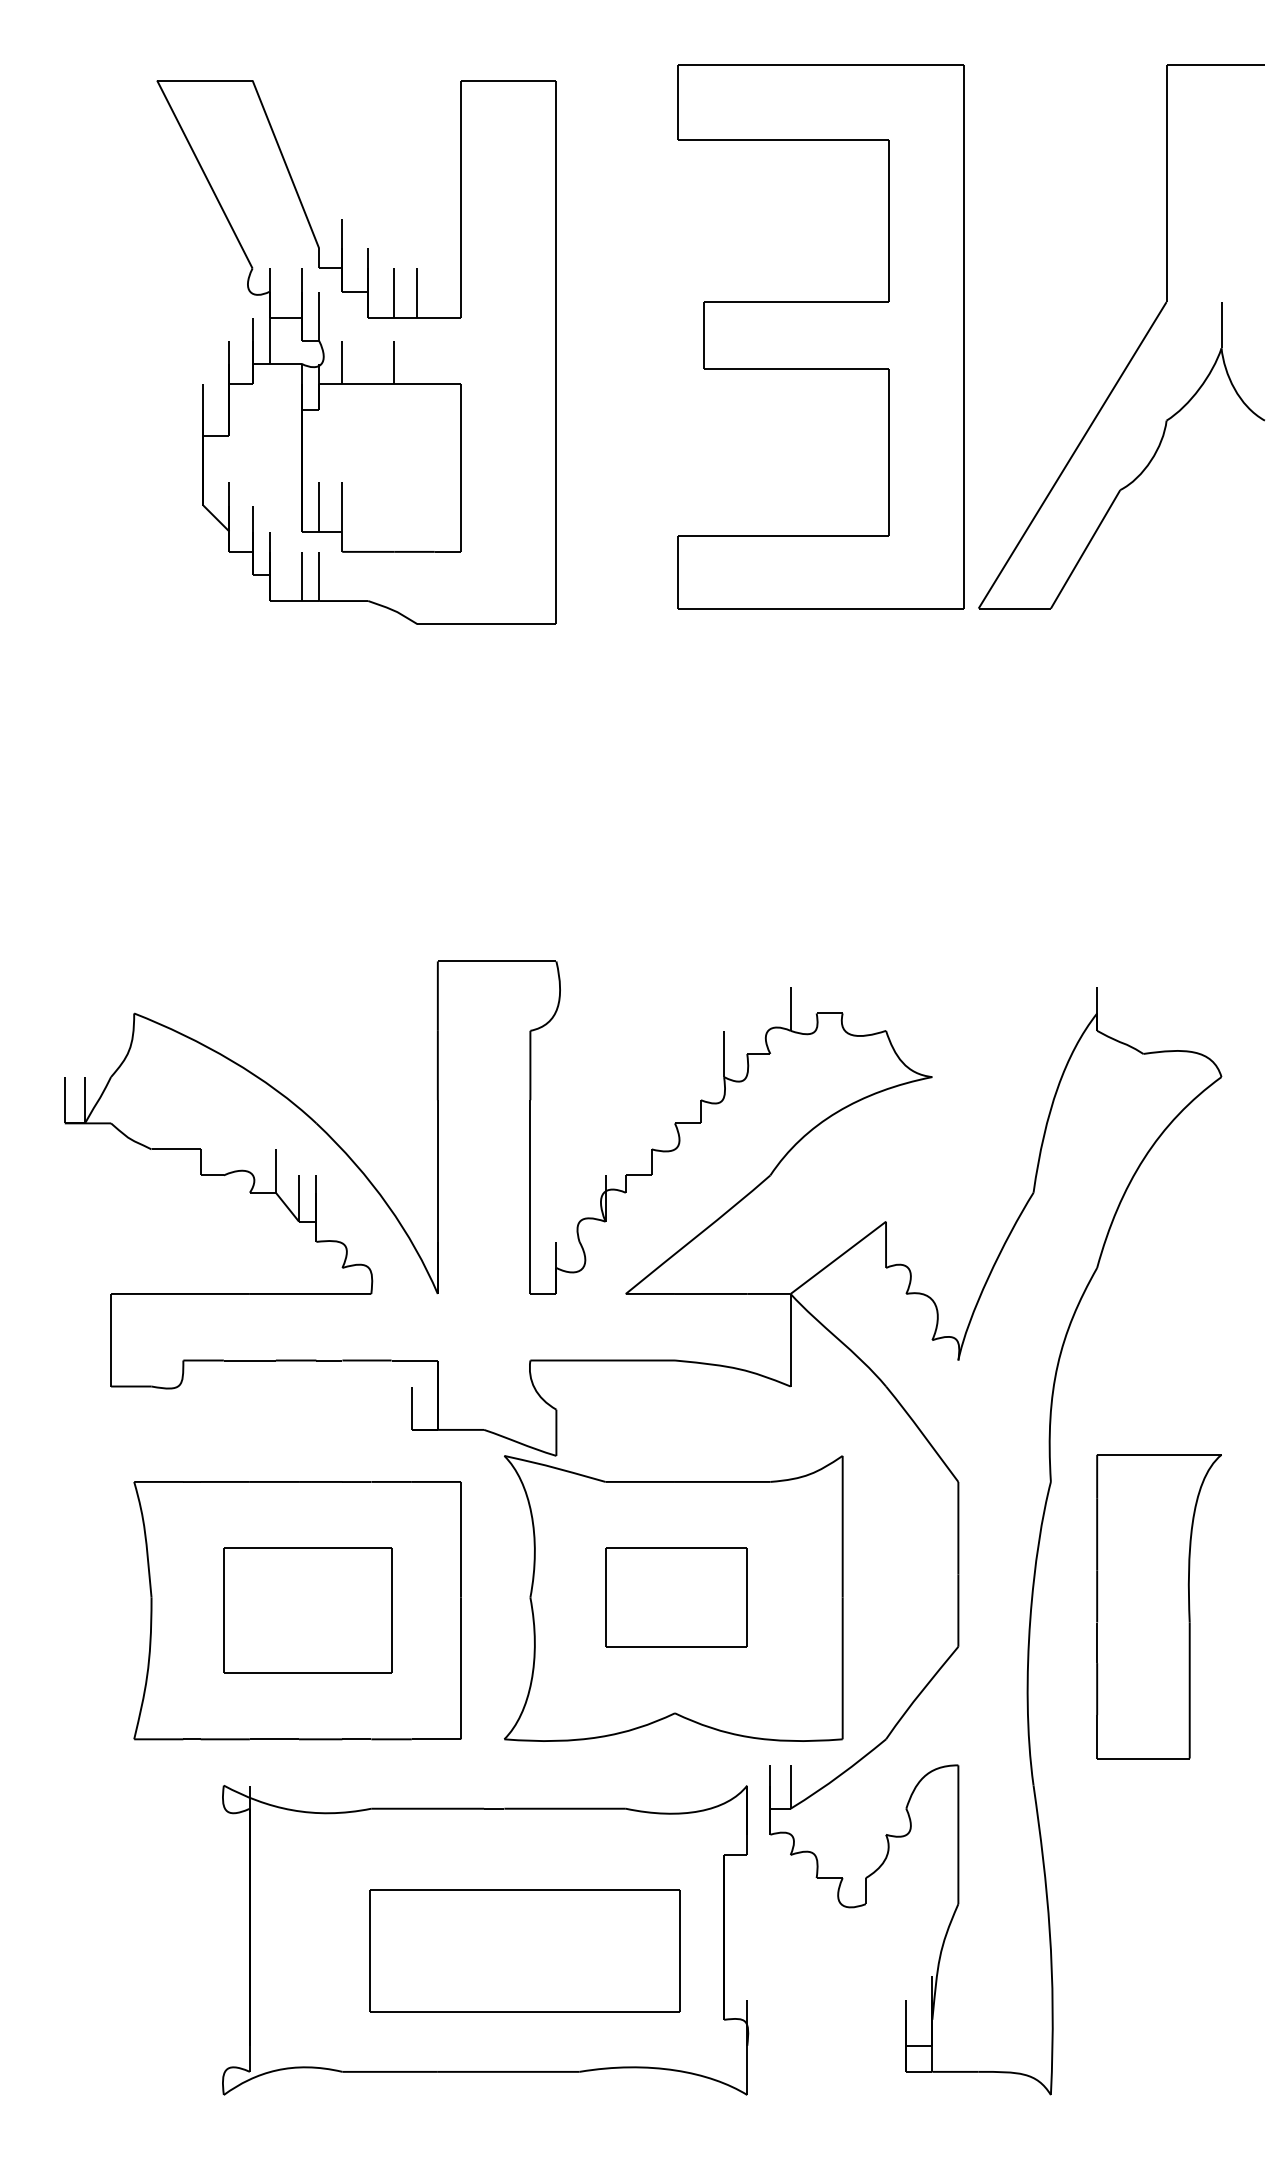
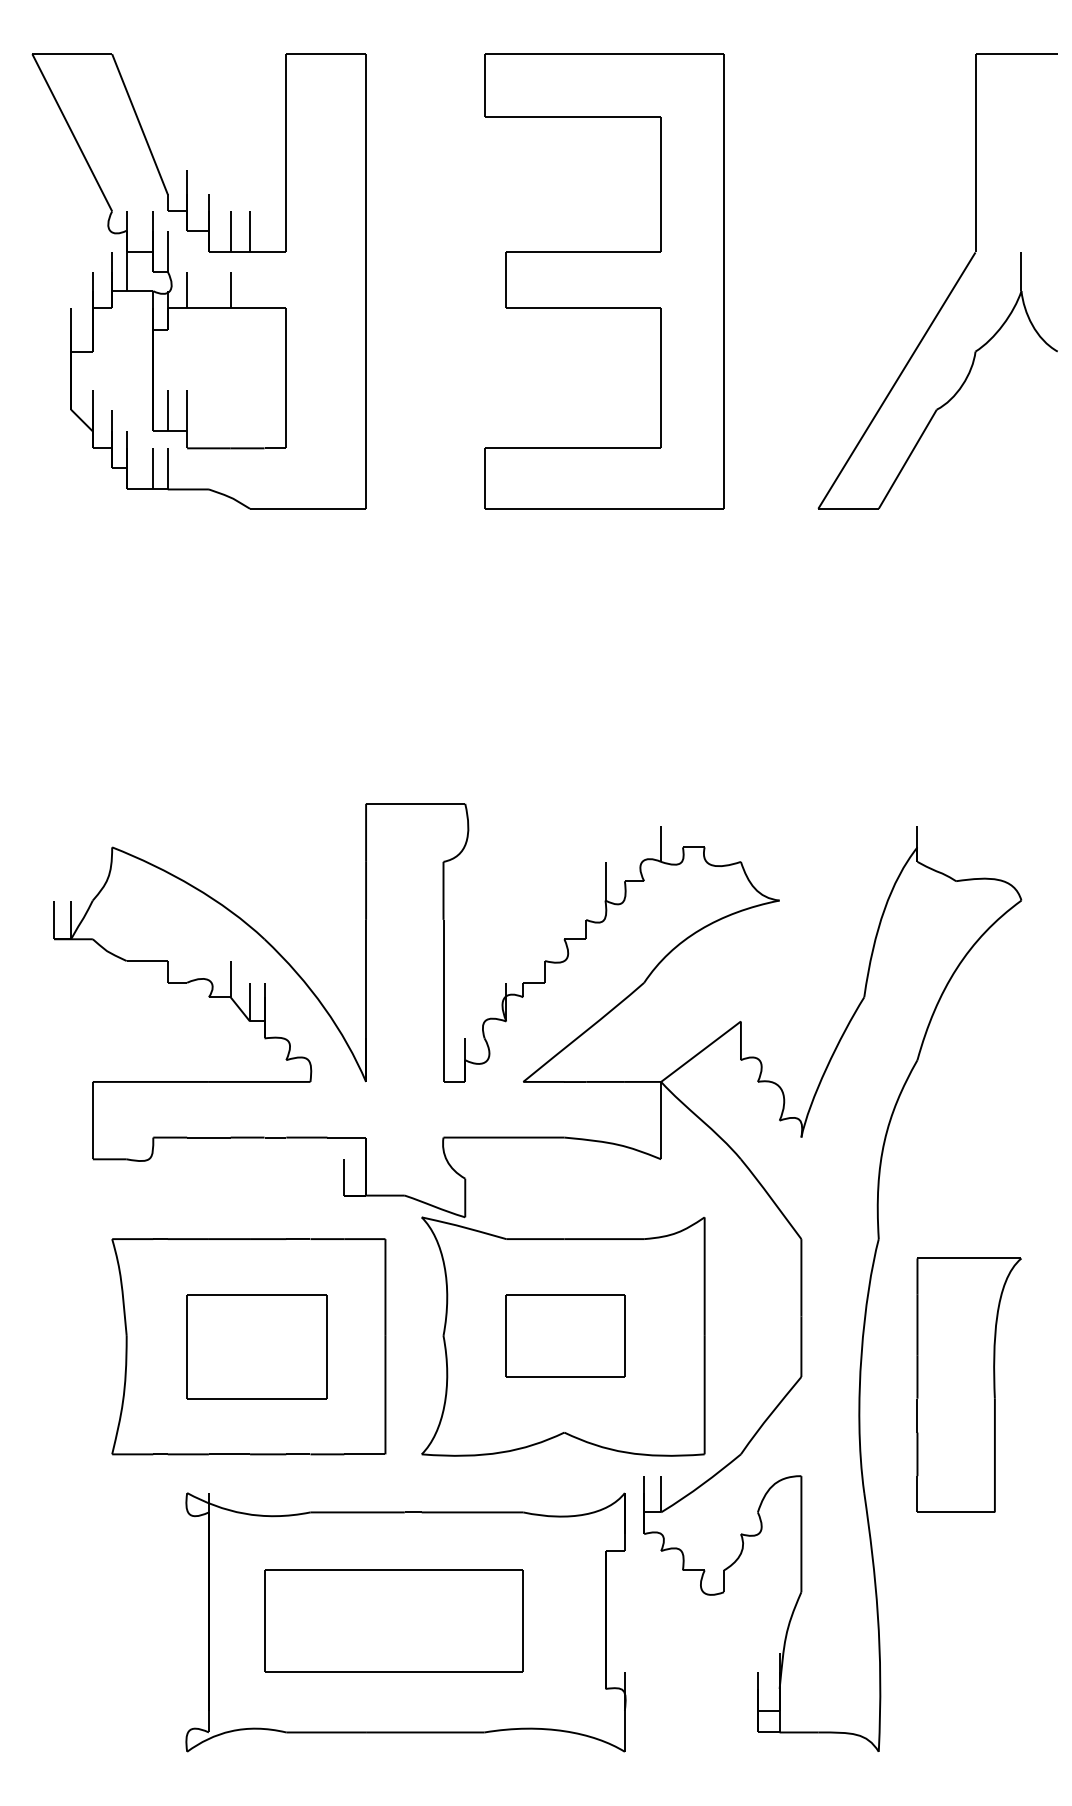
part: (820, 336) -> (604, 281), moved
part: (355, 352) -> (198, 281), moved
part: (1158, 1605) -> (968, 1384), moved
part: (524, 1949) -> (393, 1620), moved

